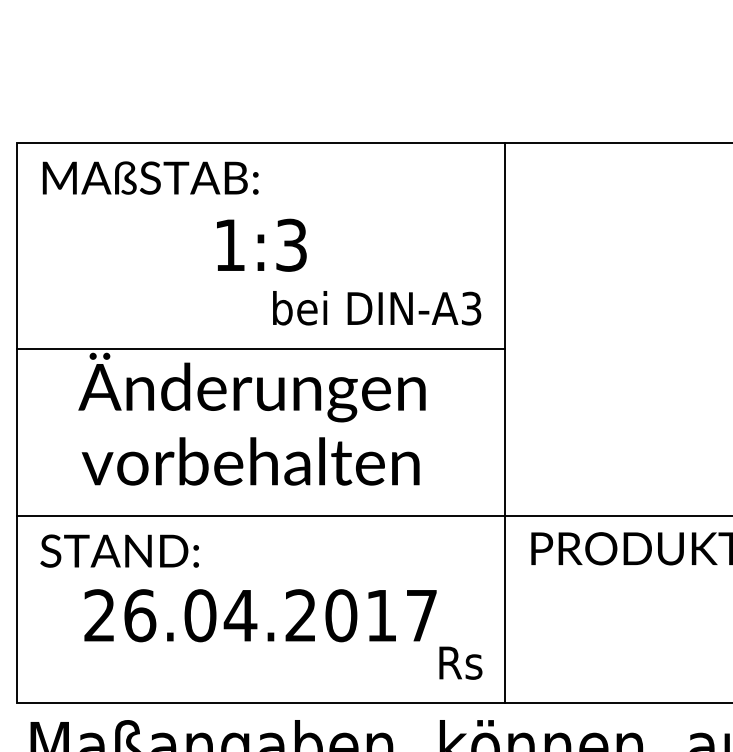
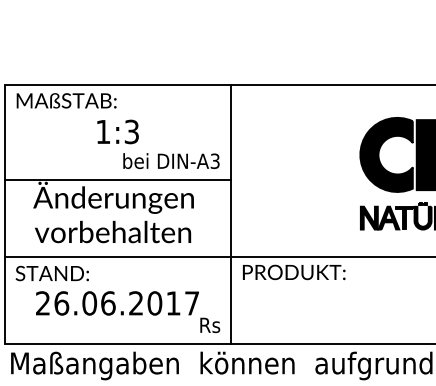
text: (238, 615) -> (107, 303), 26.04.2017 -> 26.06.2017

